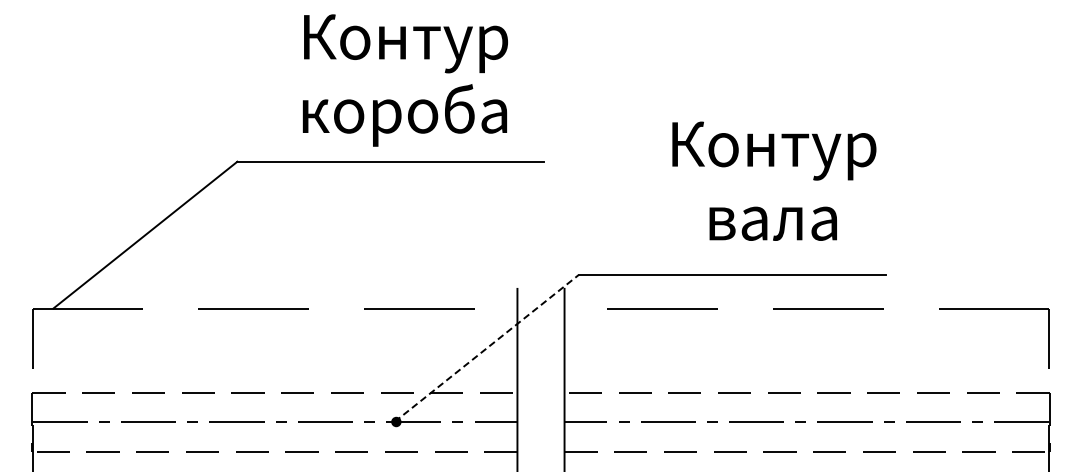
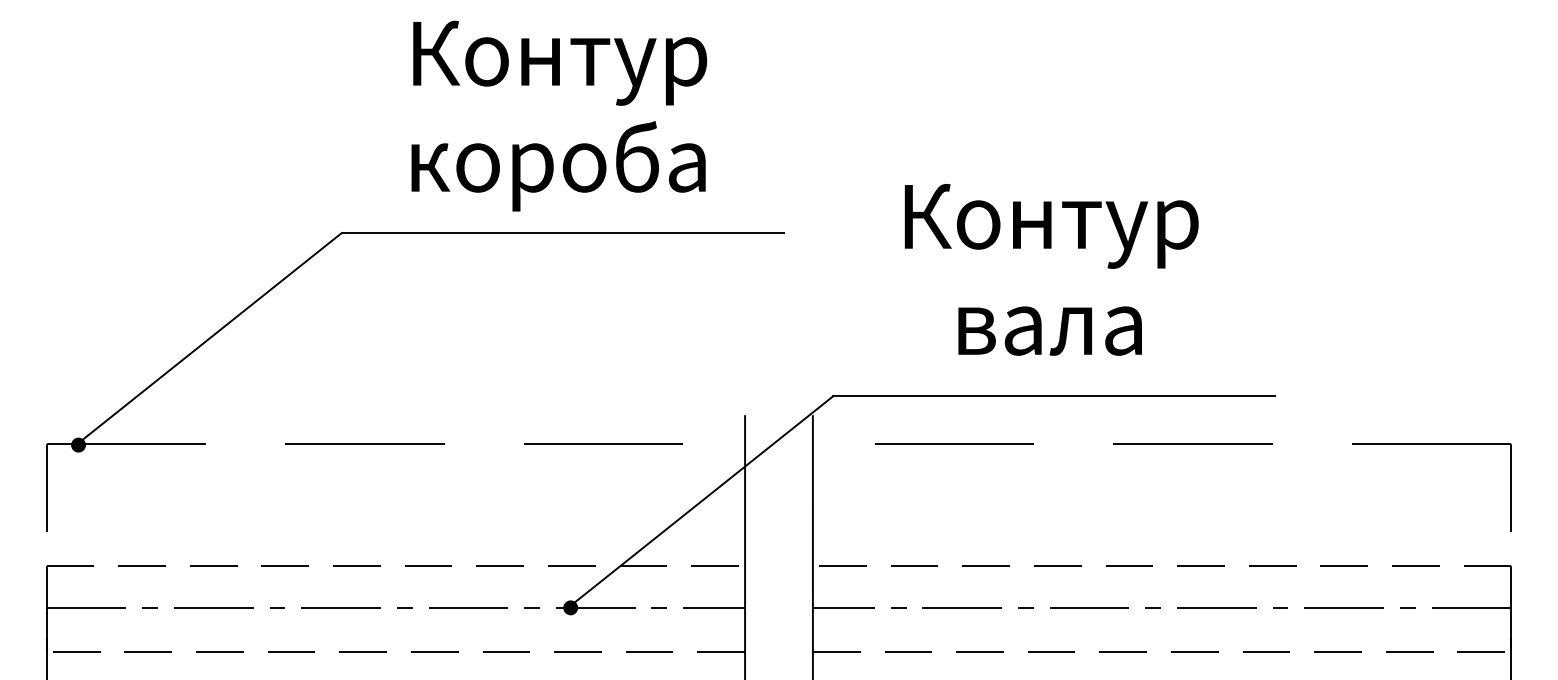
text: (404, 80) -> (557, 116), moved
text: (774, 180) -> (1051, 268), moved
fill: (54, 308) -> (78, 444), added
line: (486, 348) -> (700, 502), dashed -> solid

